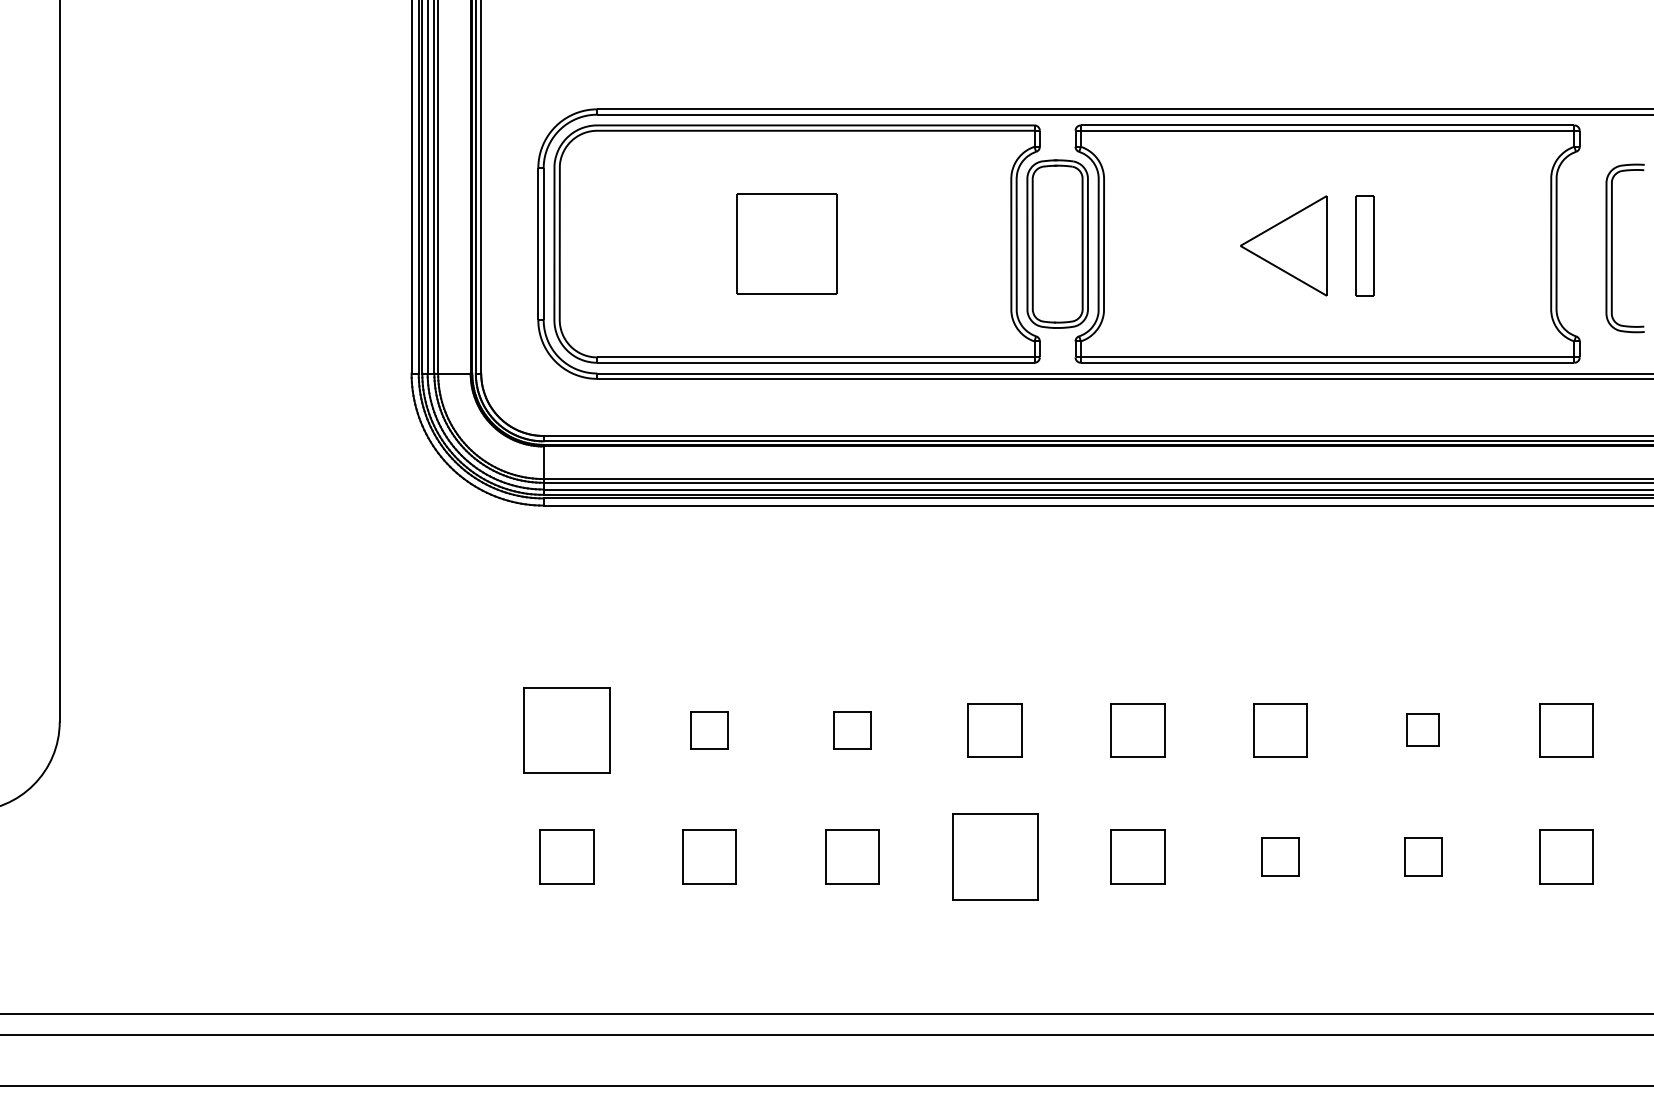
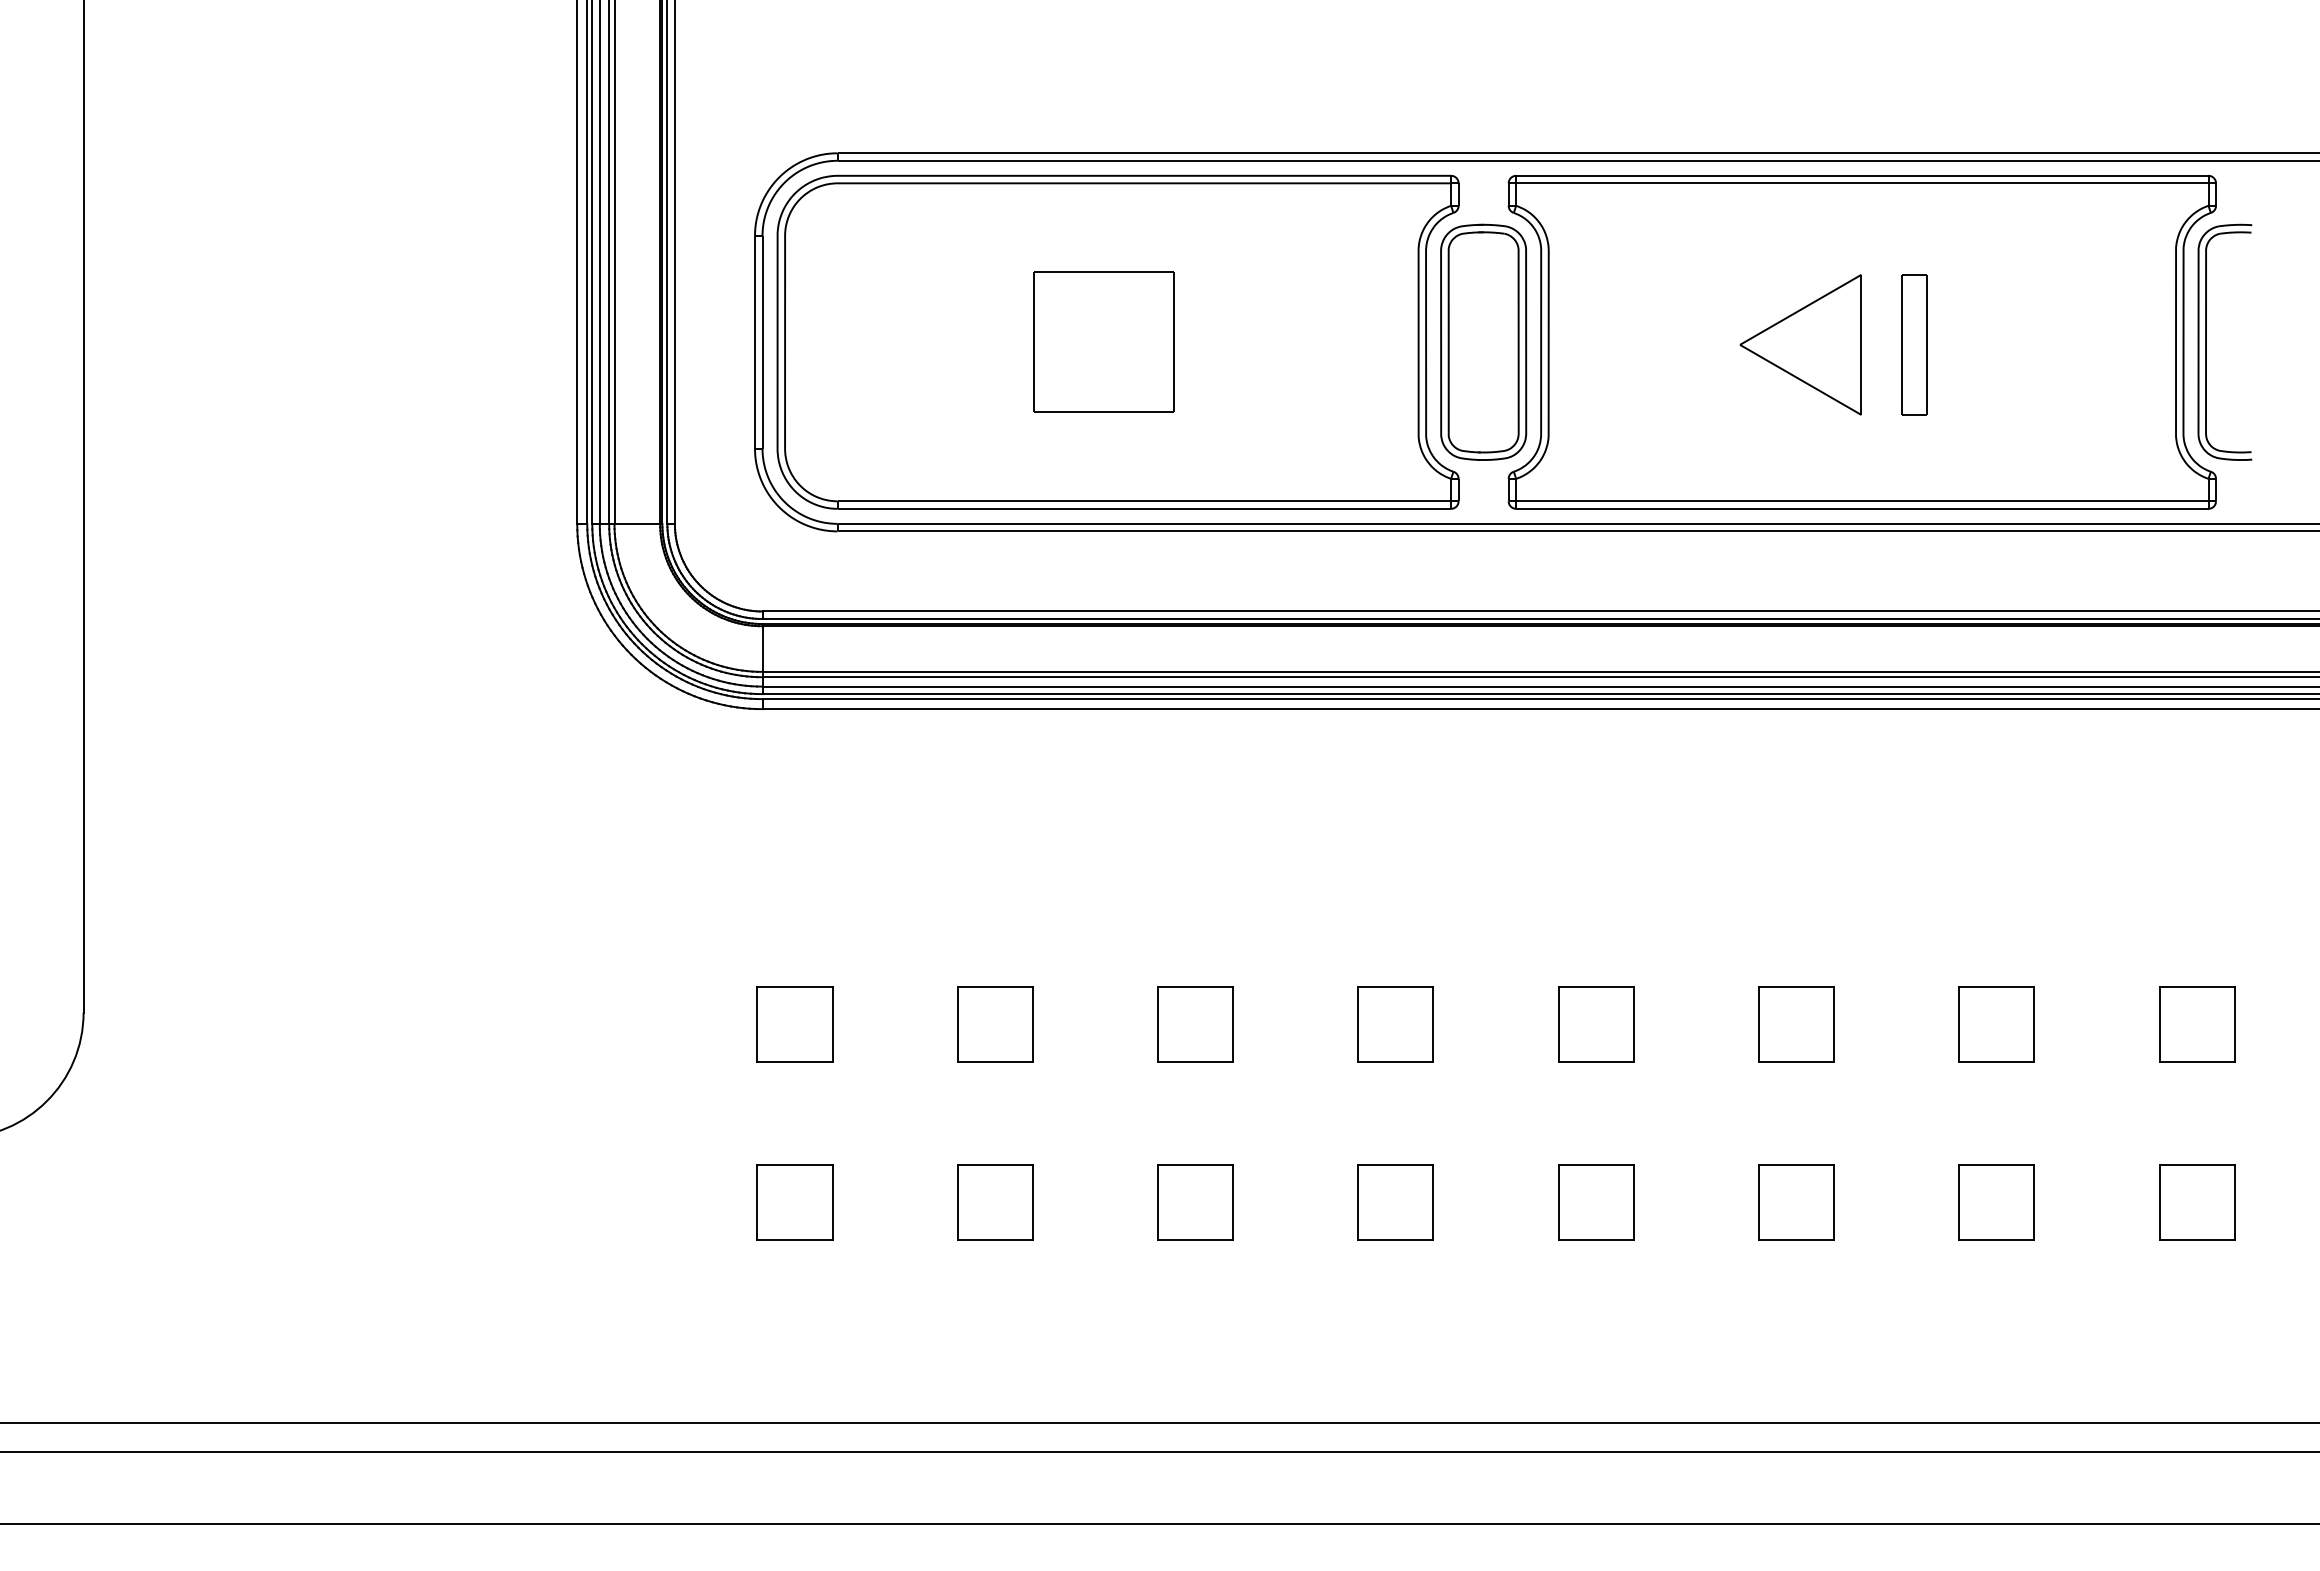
part: (1612, 247) -> (2206, 341), moved
part: (566, 730) -> (794, 1024), size x0.62
part: (709, 730) -> (995, 1024), size x1.43
part: (852, 730) -> (1195, 1024), size x1.43
part: (1423, 730) -> (1996, 1024), size x1.67
part: (994, 857) -> (1395, 1202), size x0.62
part: (1280, 857) -> (1796, 1202), size x1.43
part: (1423, 857) -> (1996, 1202), size x1.43

